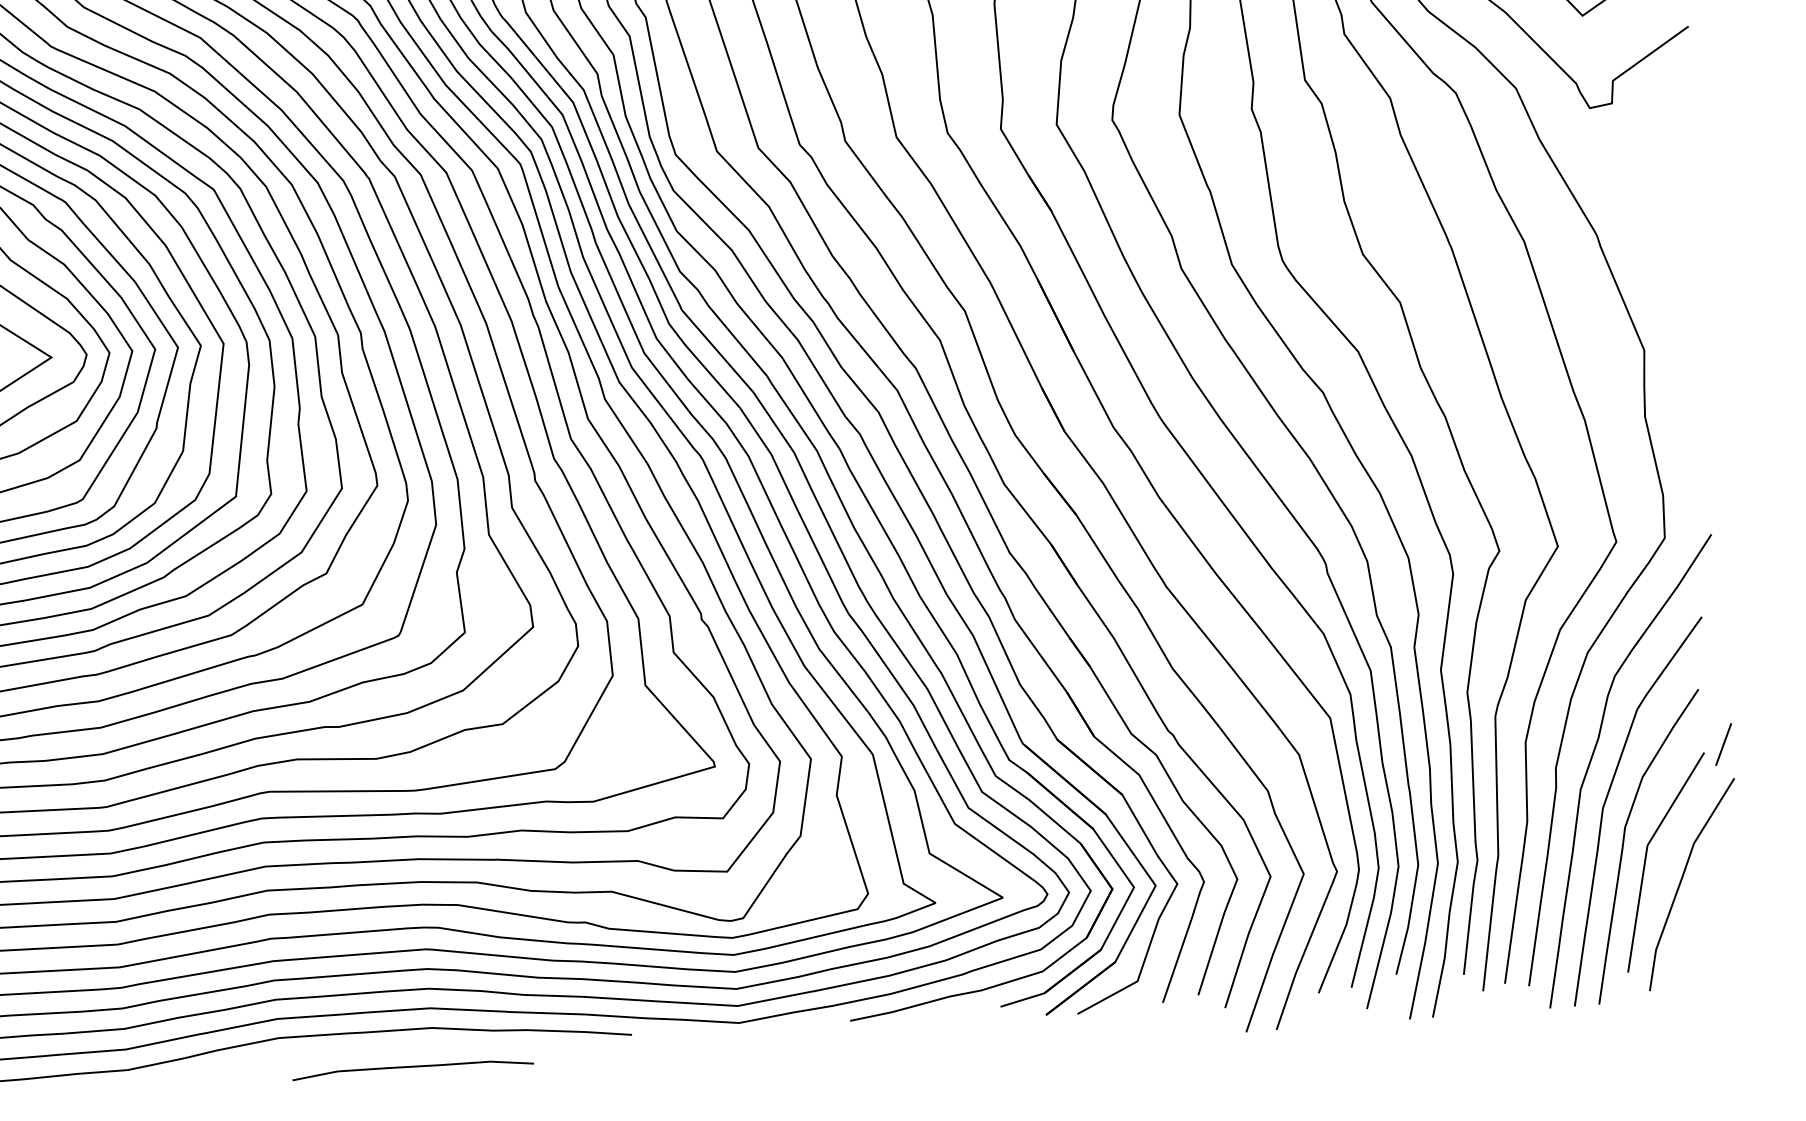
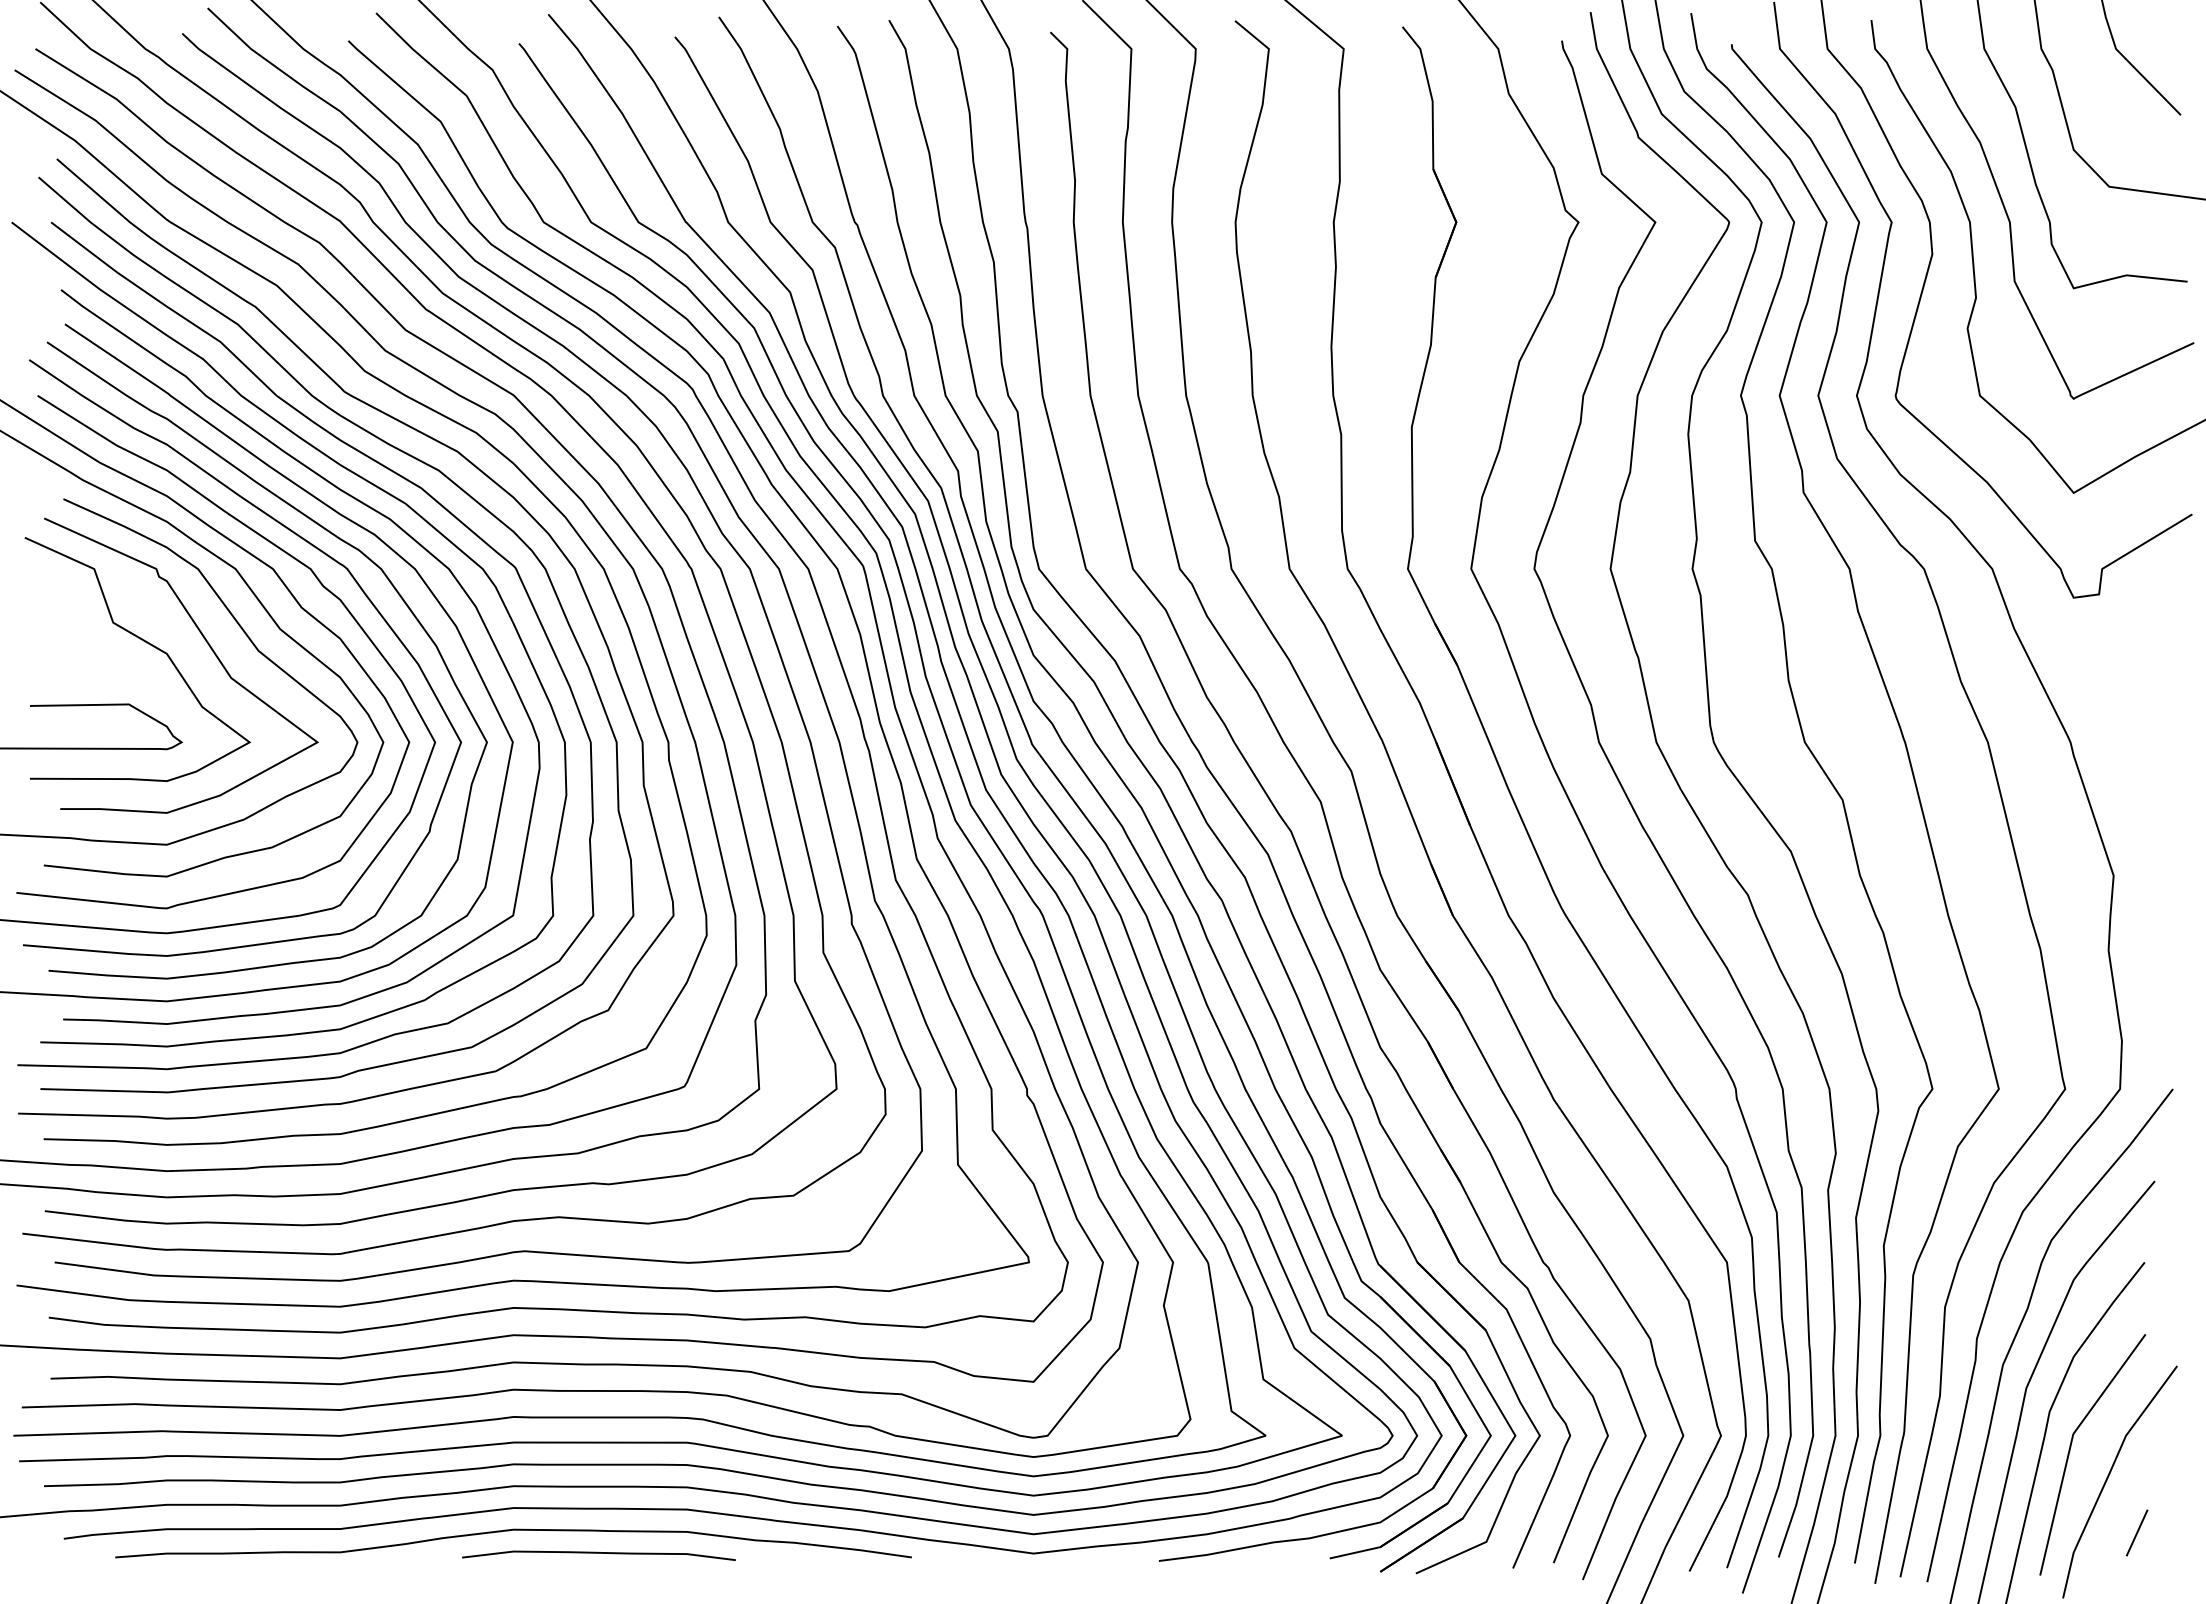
line: (1723, 744) -> (2136, 1532), moved
curve: (412, 1067) -> (598, 1553), moved

